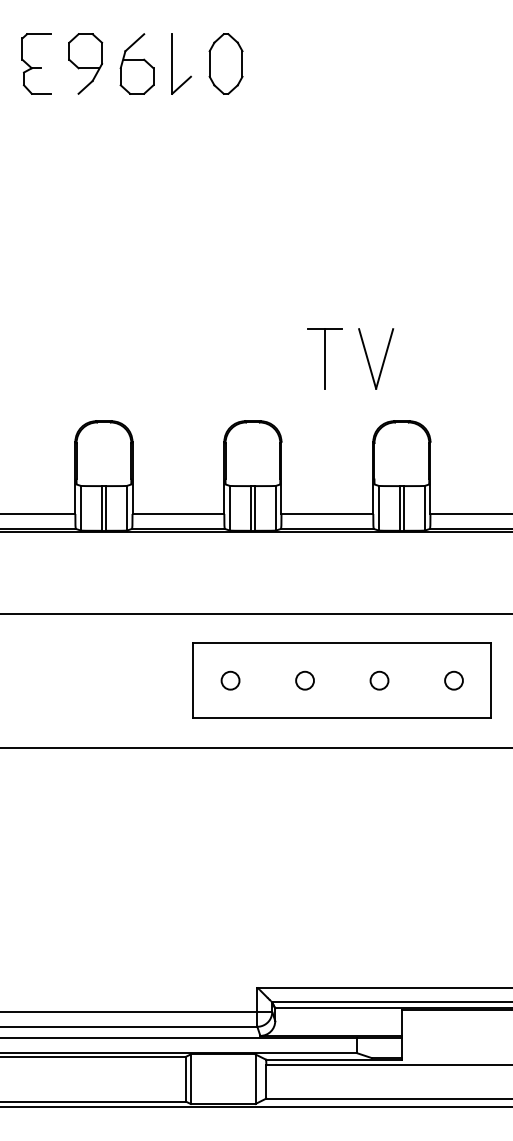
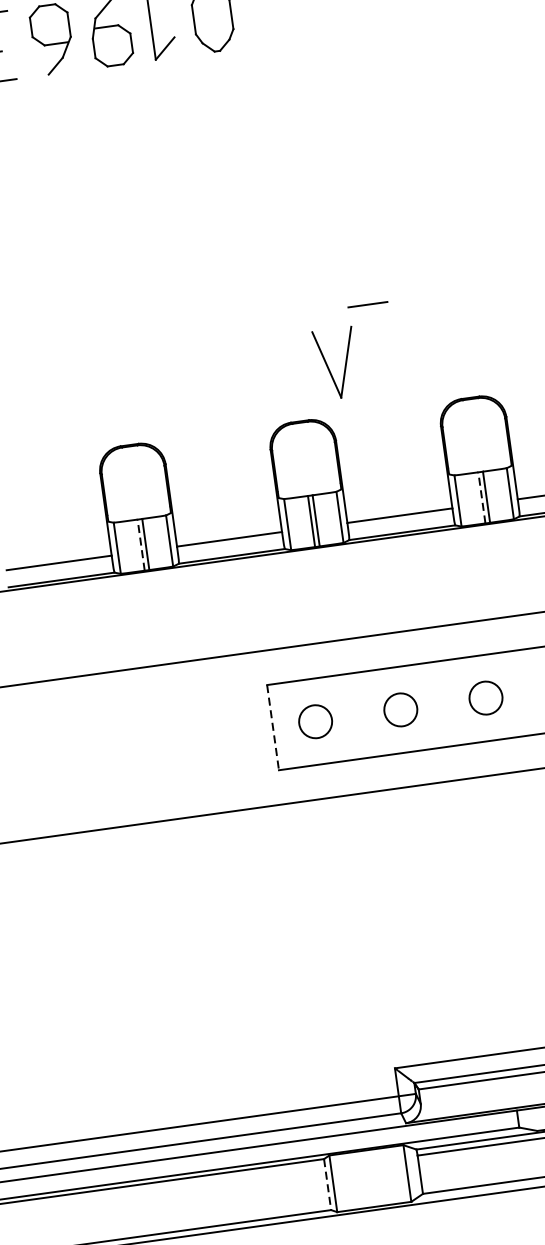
line: (325, 358) -> (373, 338), removed
part: (383, 358) -> (344, 361), moved
line: (101, 508) -> (140, 545), solid -> dashed
line: (399, 508) -> (481, 497), solid -> dashed
circle: (230, 680) -> (315, 721), size x1.6
circle: (304, 680) -> (400, 709), size x1.6
circle: (379, 680) -> (485, 697), size x1.6
line: (193, 681) -> (273, 728), solid -> dashed
line: (185, 1079) -> (327, 1184), solid -> dashed

